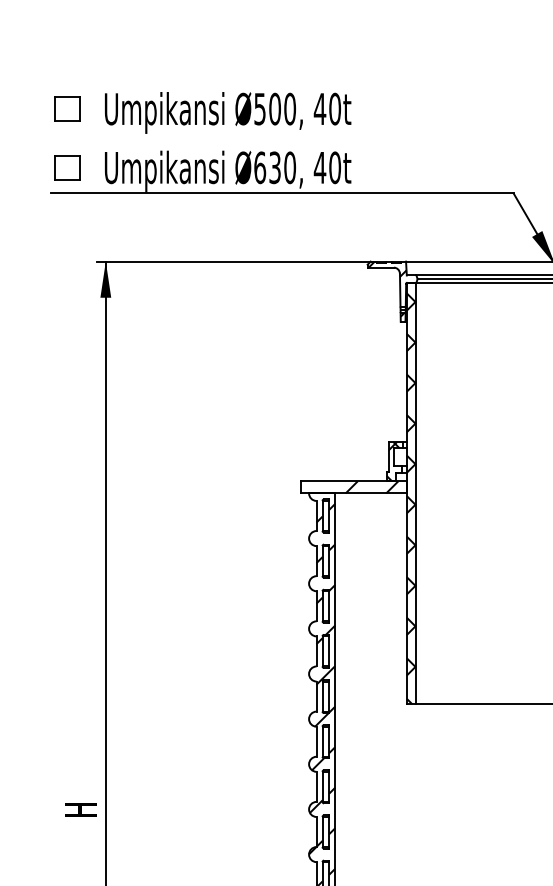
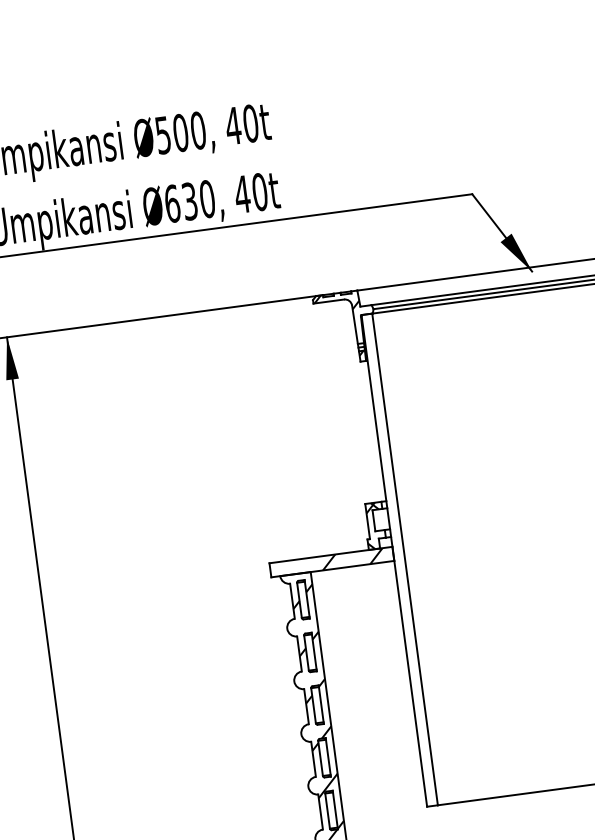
hatch: (411, 498) -> (400, 566), removed

